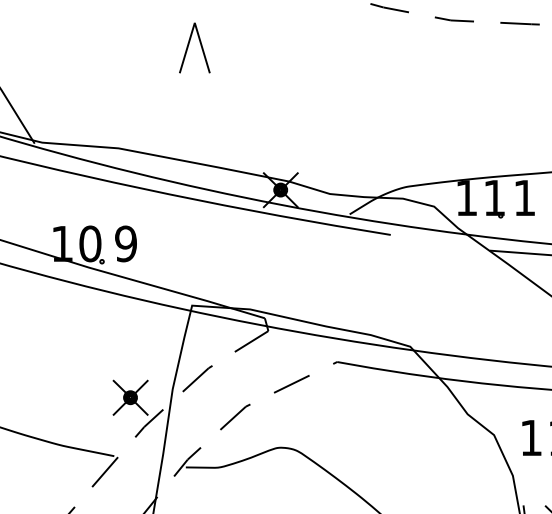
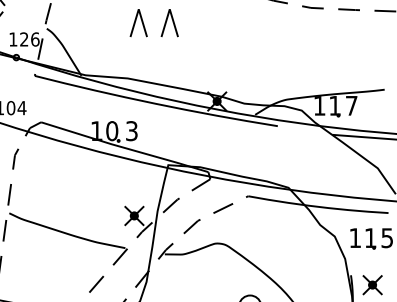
line: (134, 45) -> (136, 21), added
text: (524, 197) -> (351, 105), 1 -> 7
text: (125, 244) -> (131, 131), 9 -> 3

